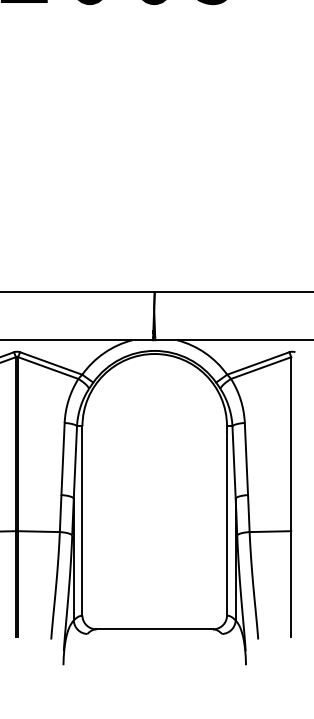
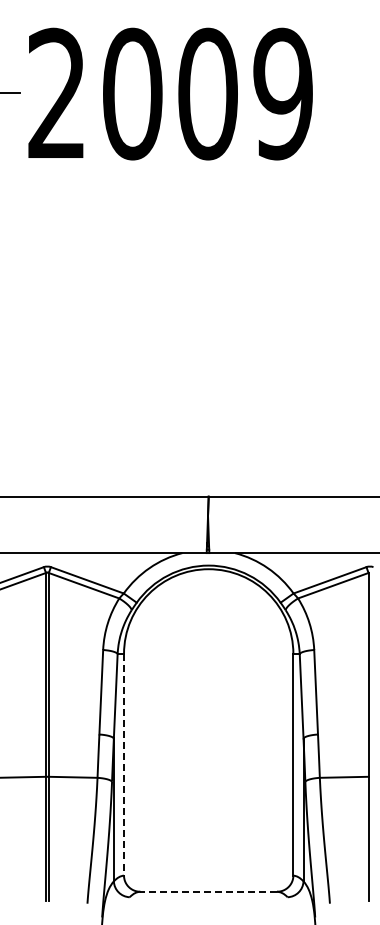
line: (82, 520) -> (124, 764), solid -> dashed
line: (154, 629) -> (208, 891), solid -> dashed

